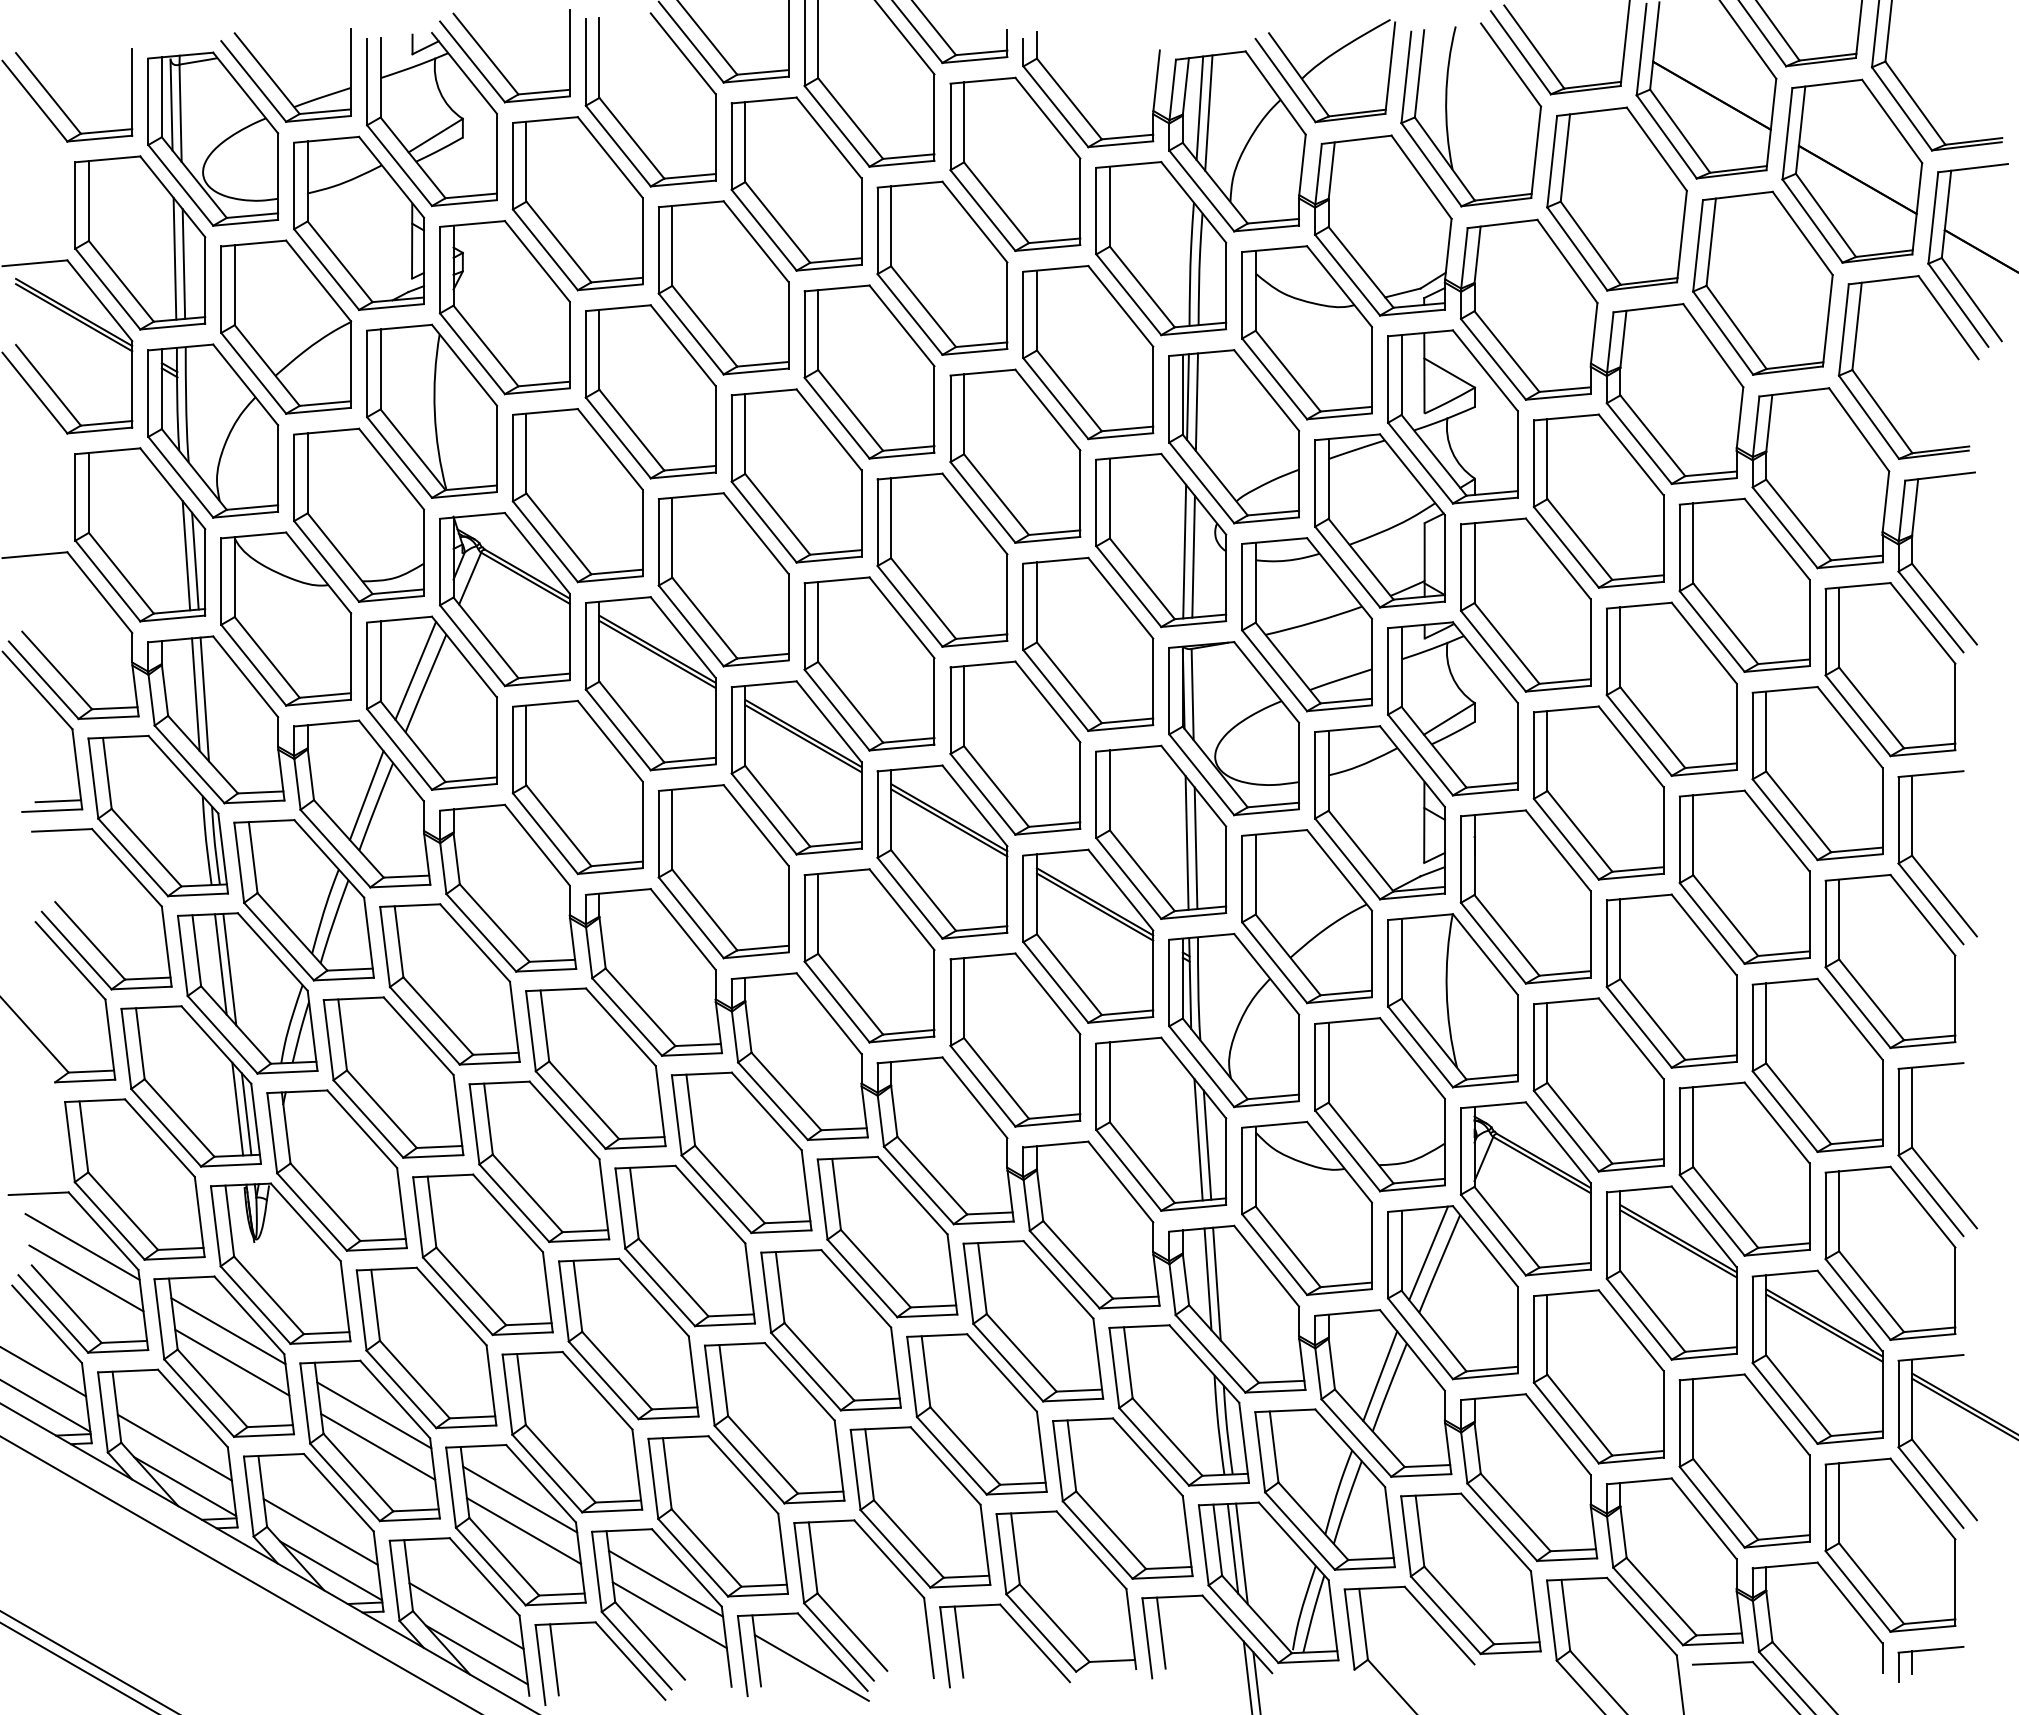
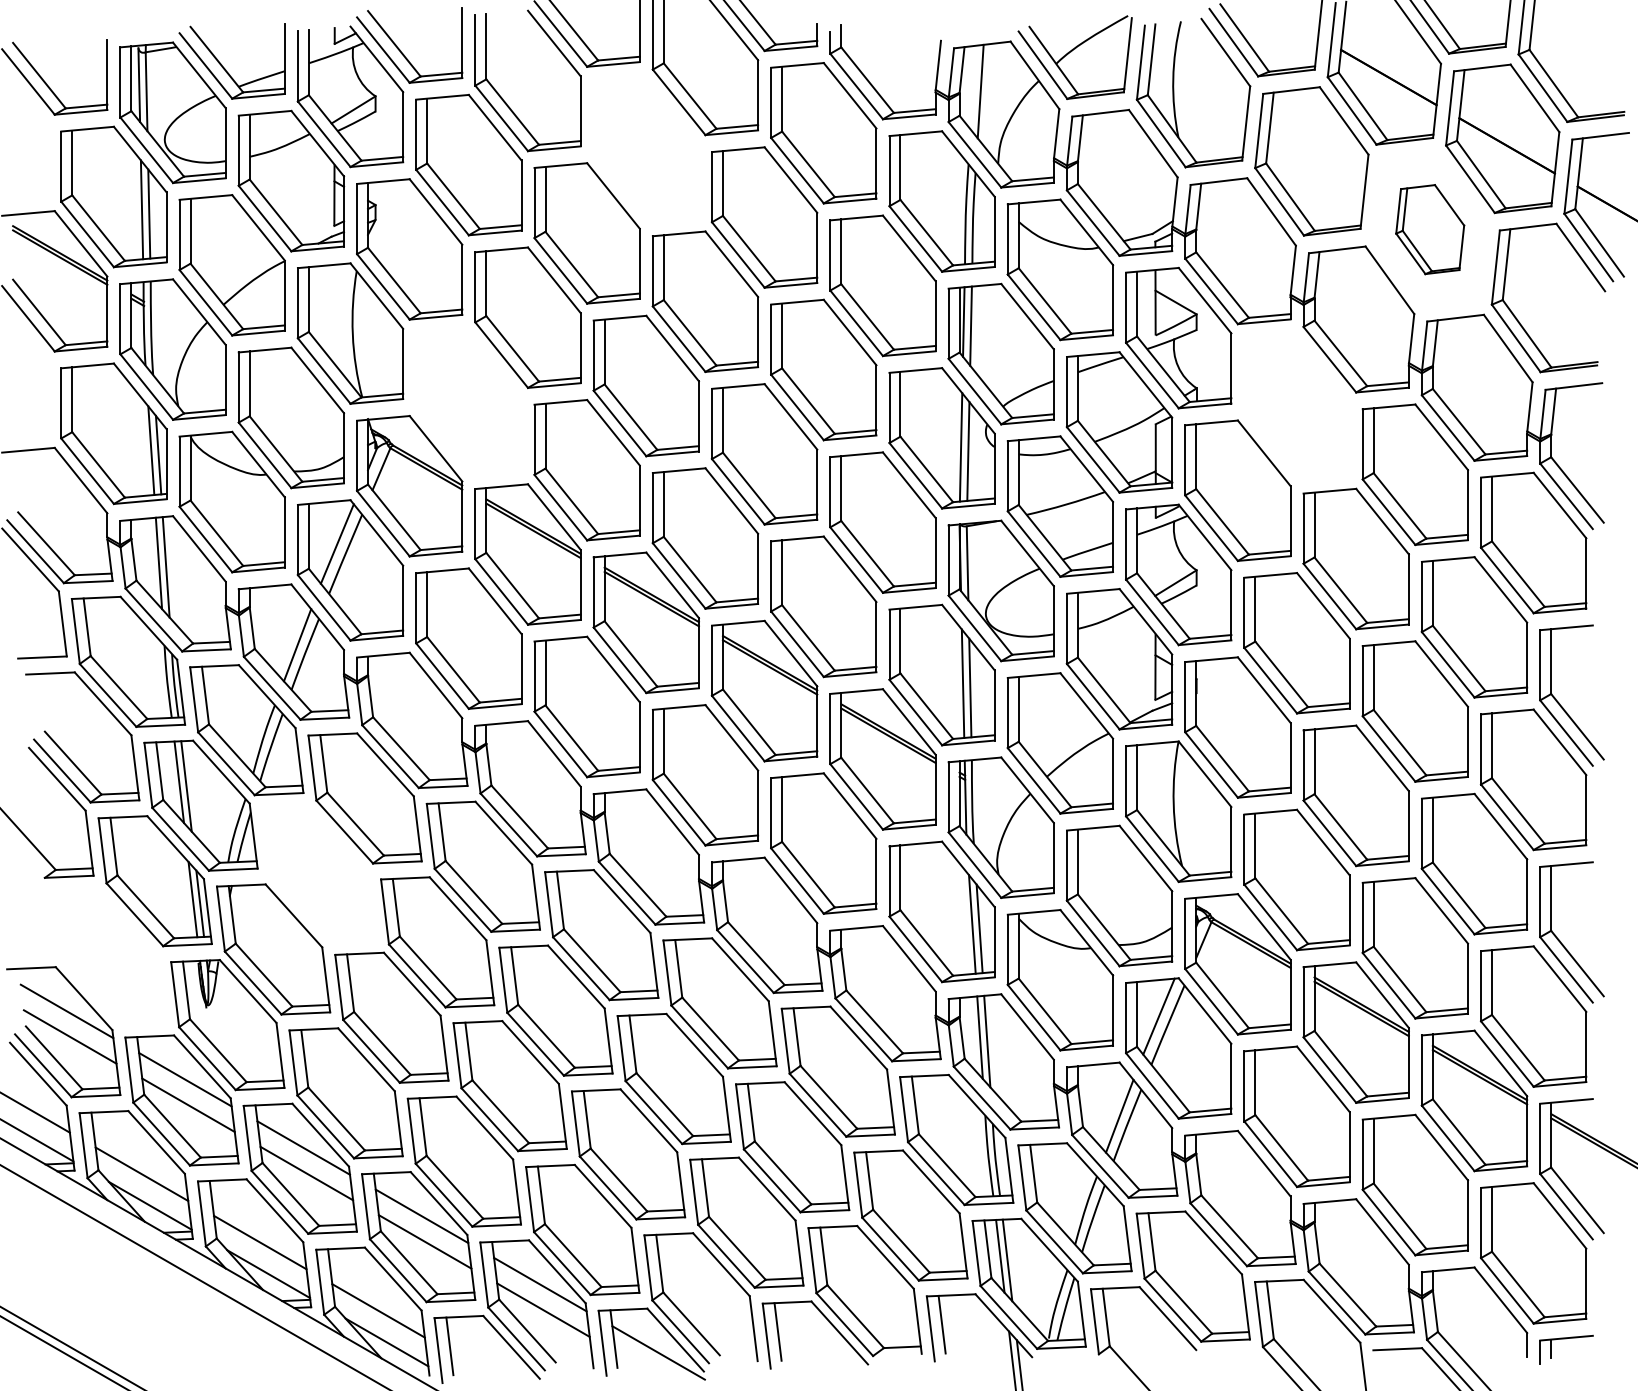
line: (1199, 108) -> (973, 87), removed
part: (796, 183) -> (646, 148), removed
part: (1762, 282) -> (1429, 229), size x0.6
part: (577, 495) -> (468, 401), removed
part: (1598, 500) -> (1296, 405), removed
line: (58, 801) -> (47, 650), removed
part: (393, 1077) -> (319, 873), removed
part: (134, 1179) -> (109, 956), removed

